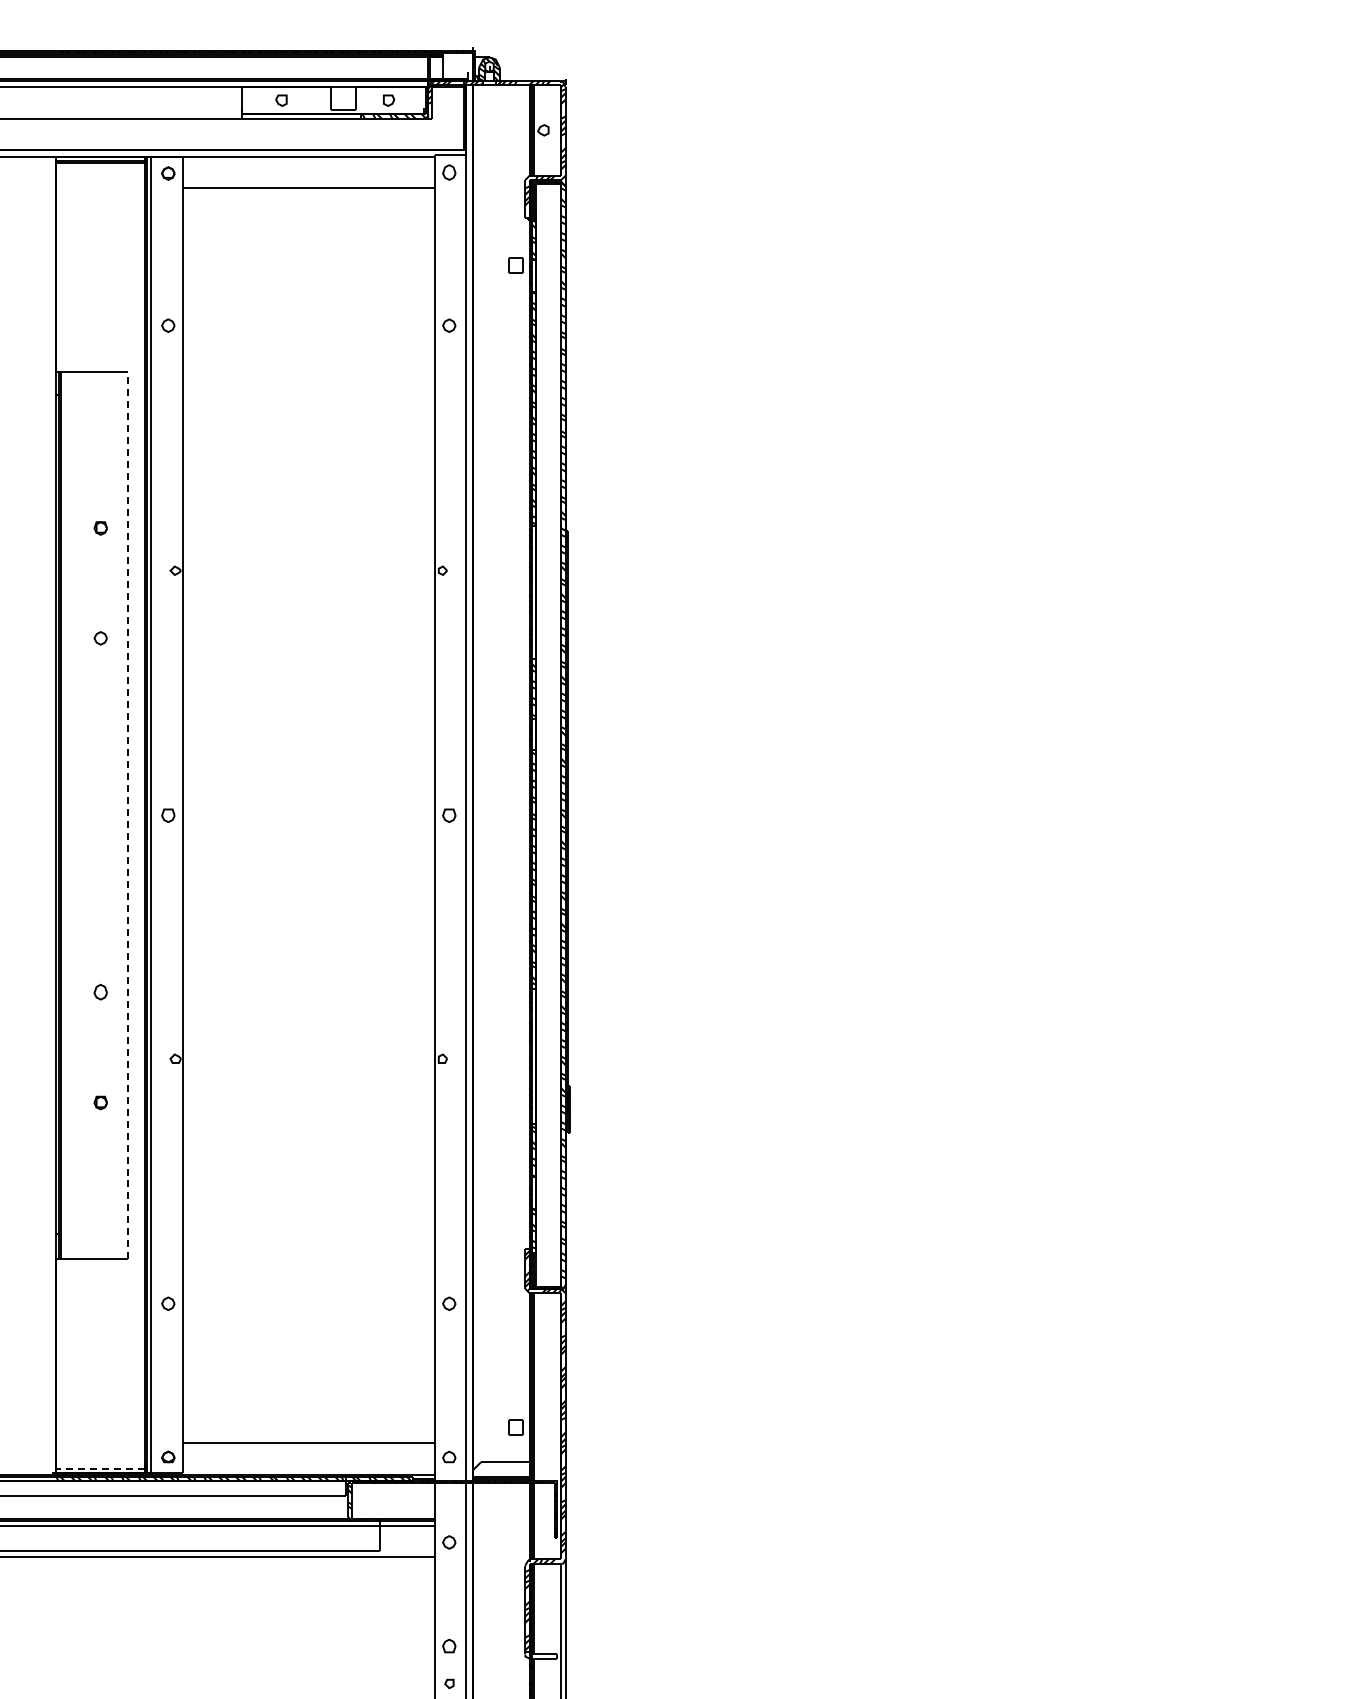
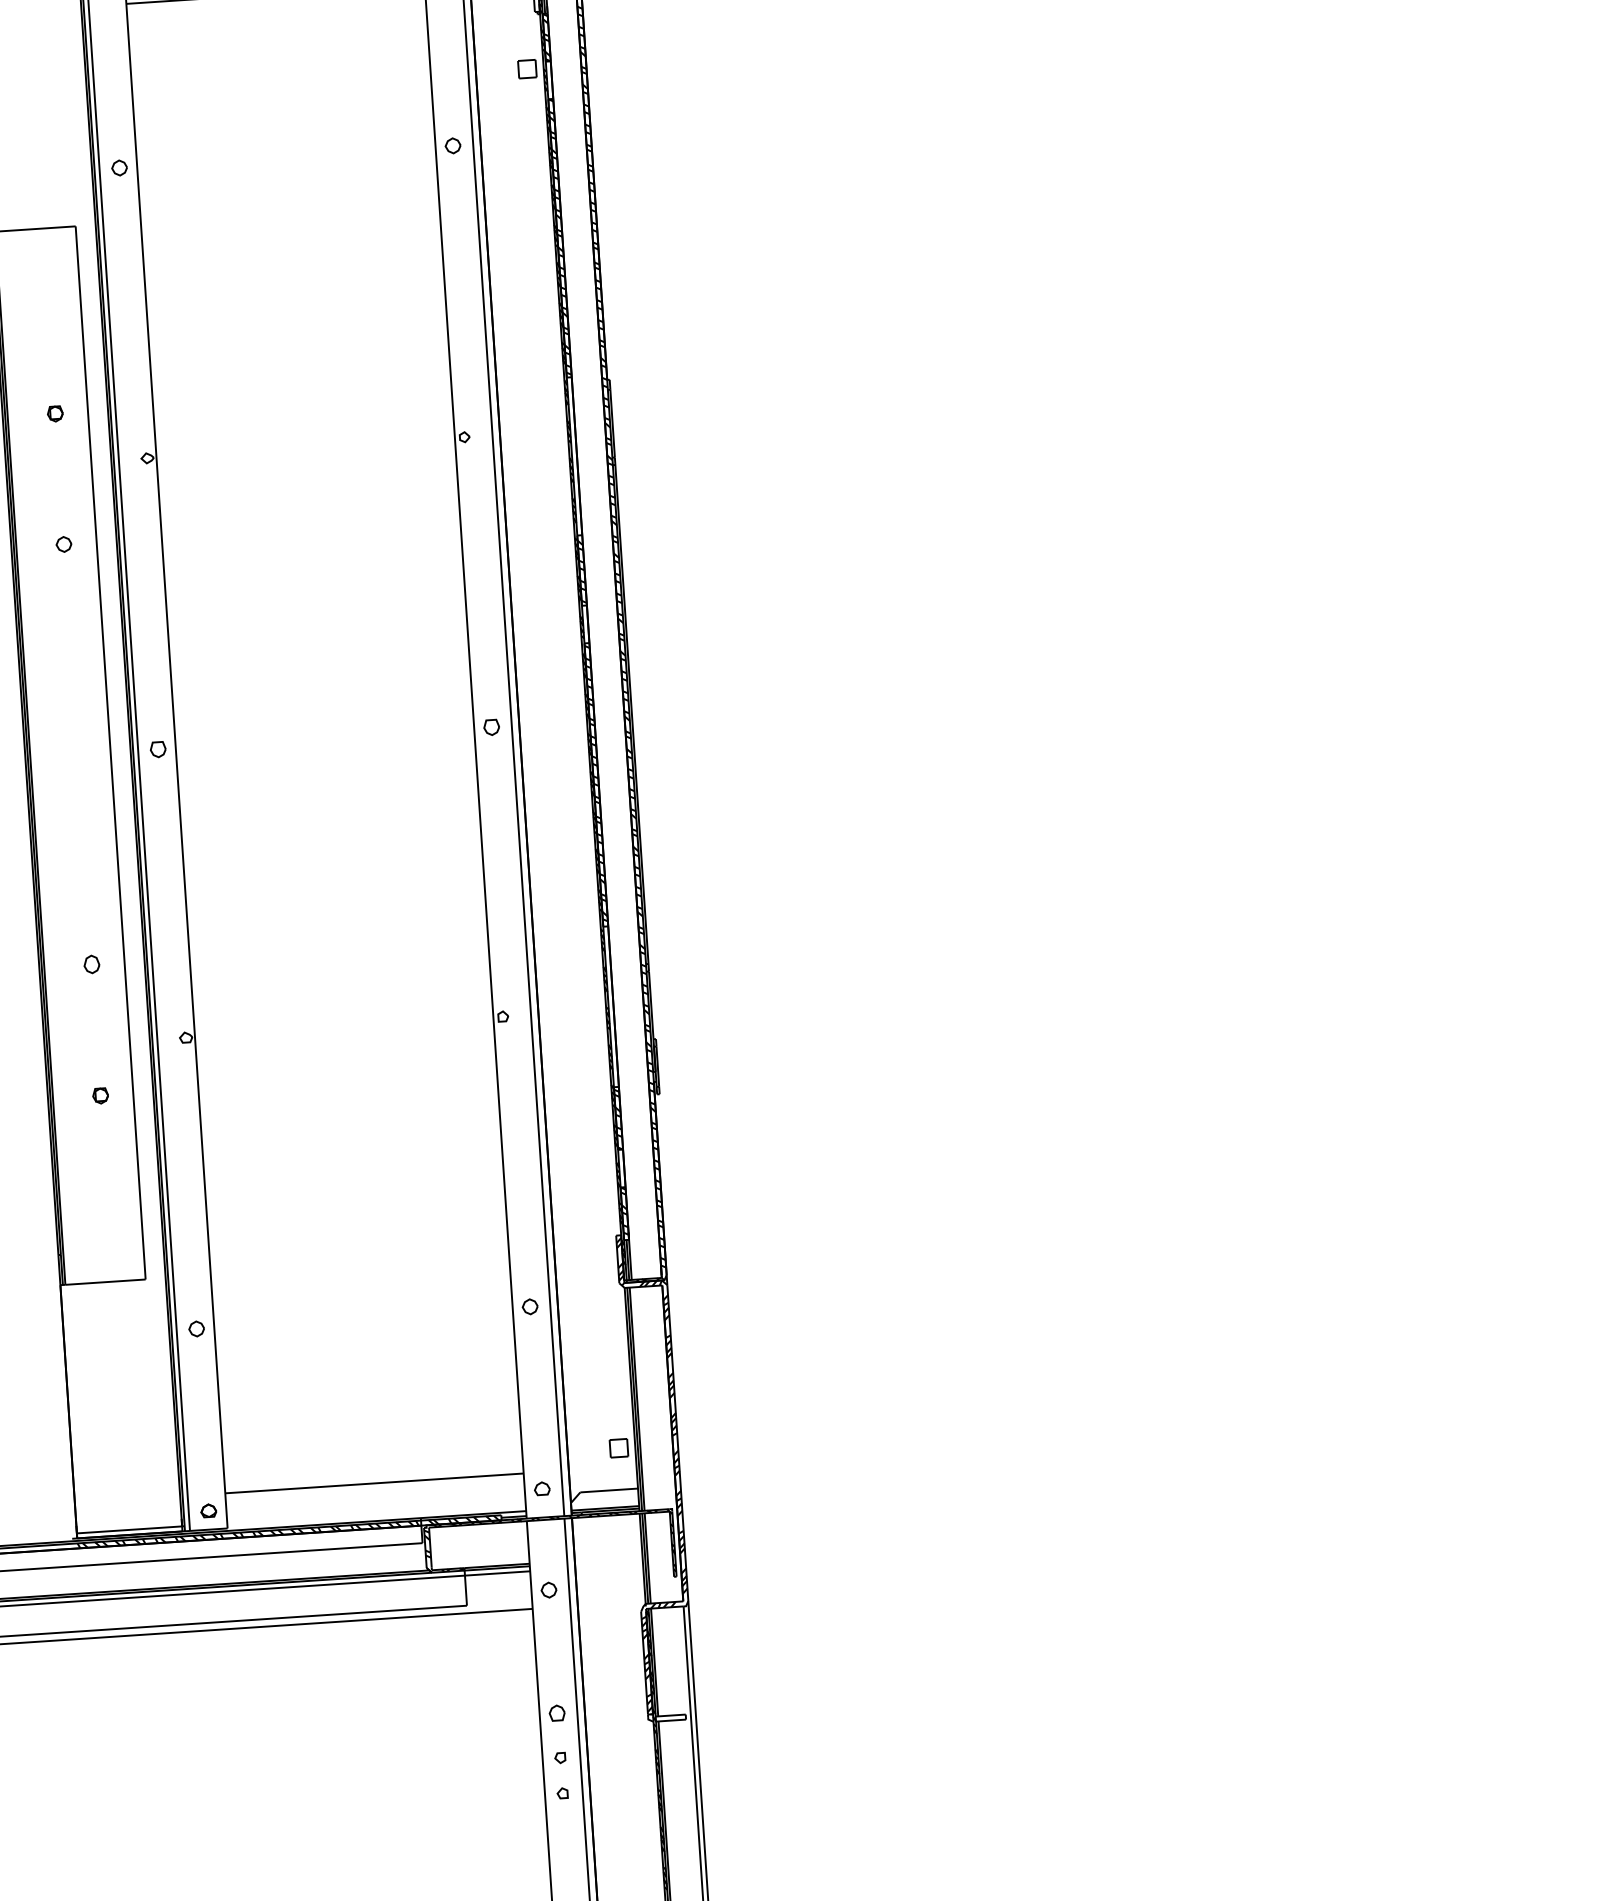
line: (128, 815) -> (110, 752), dashed -> solid
line: (100, 1468) -> (129, 1529), dashed -> solid

